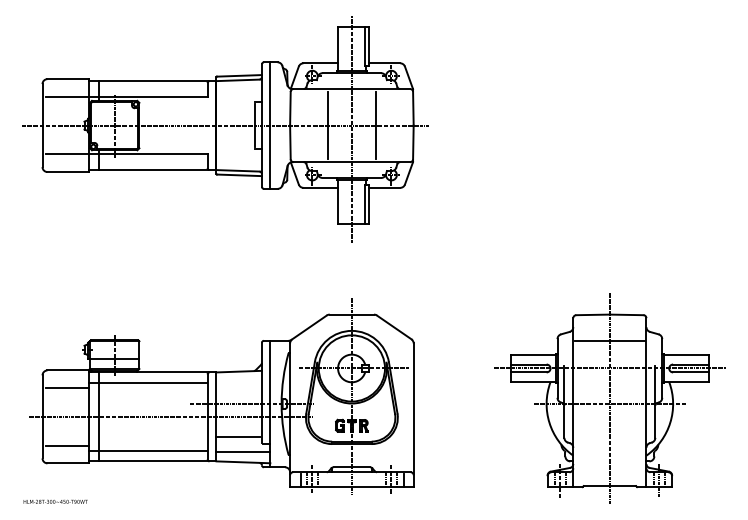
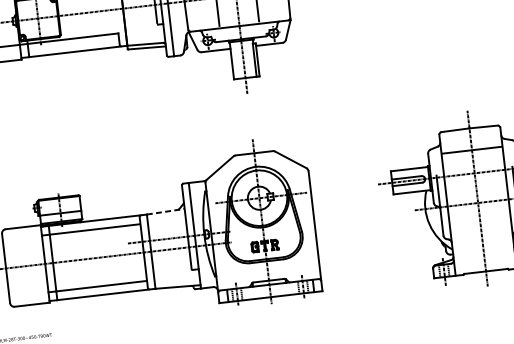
line: (239, 371) -> (166, 211), solid -> dashed
line: (67, 388) -> (24, 242), removed
line: (237, 437) -> (170, 266), removed
line: (67, 445) -> (29, 289), removed
line: (243, 452) -> (177, 278), removed

